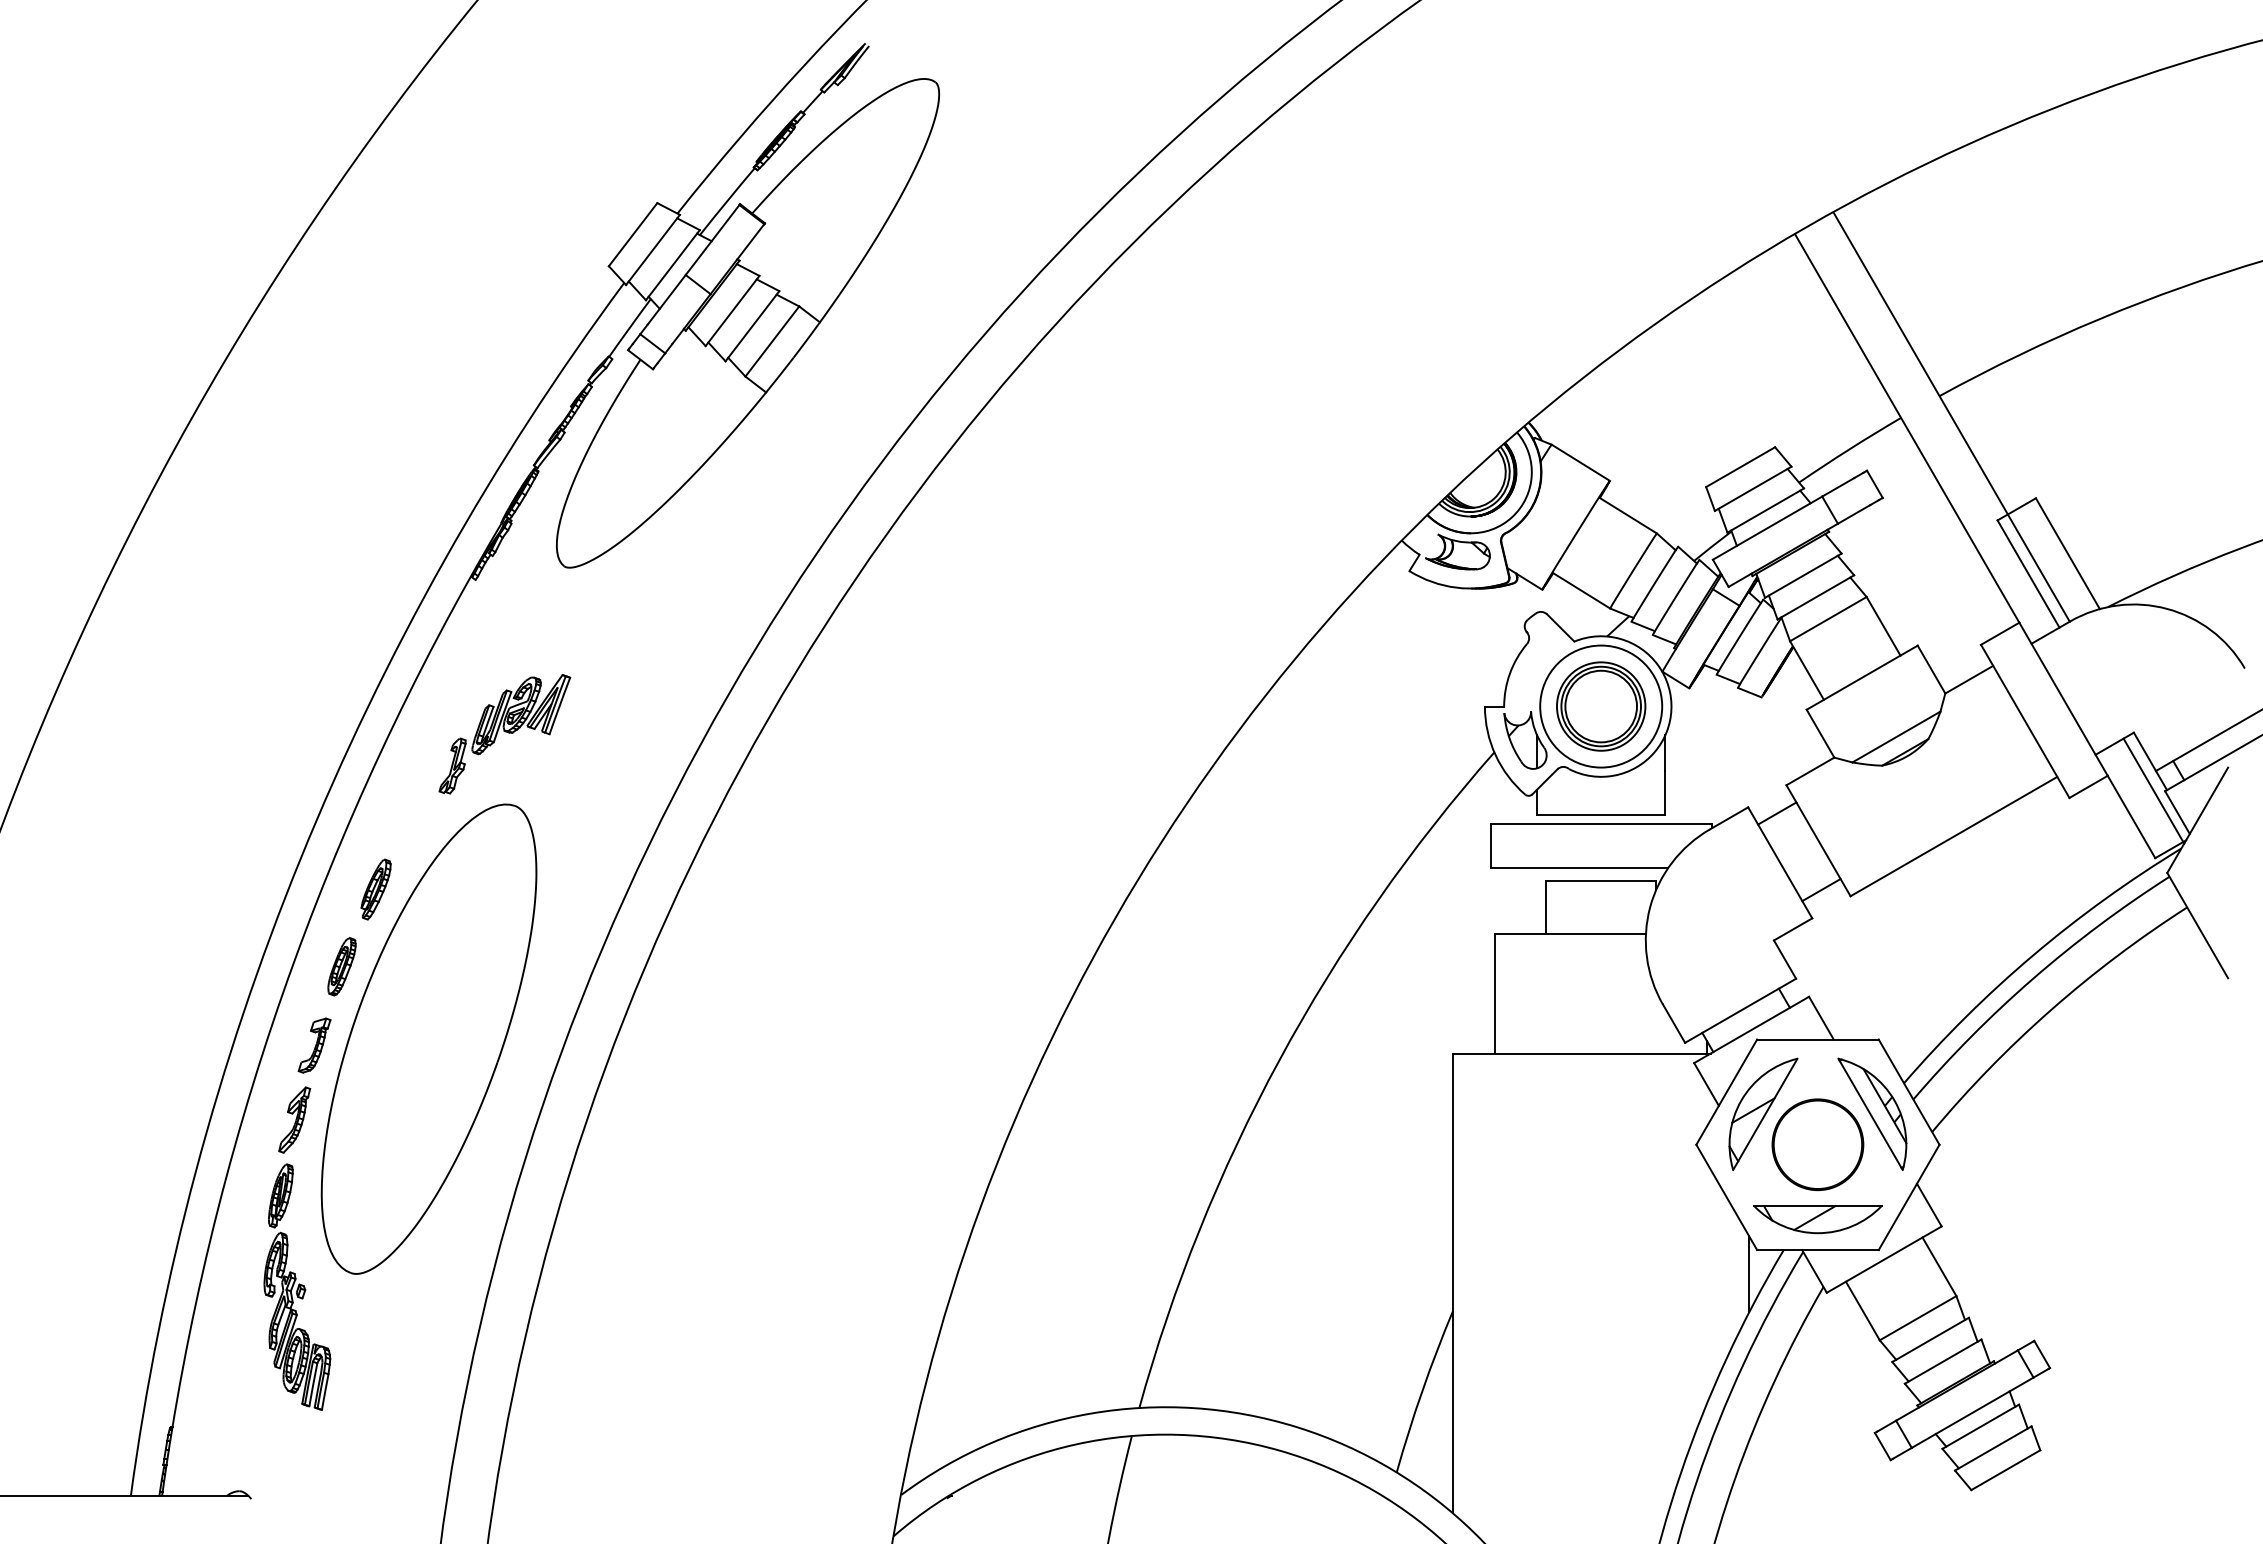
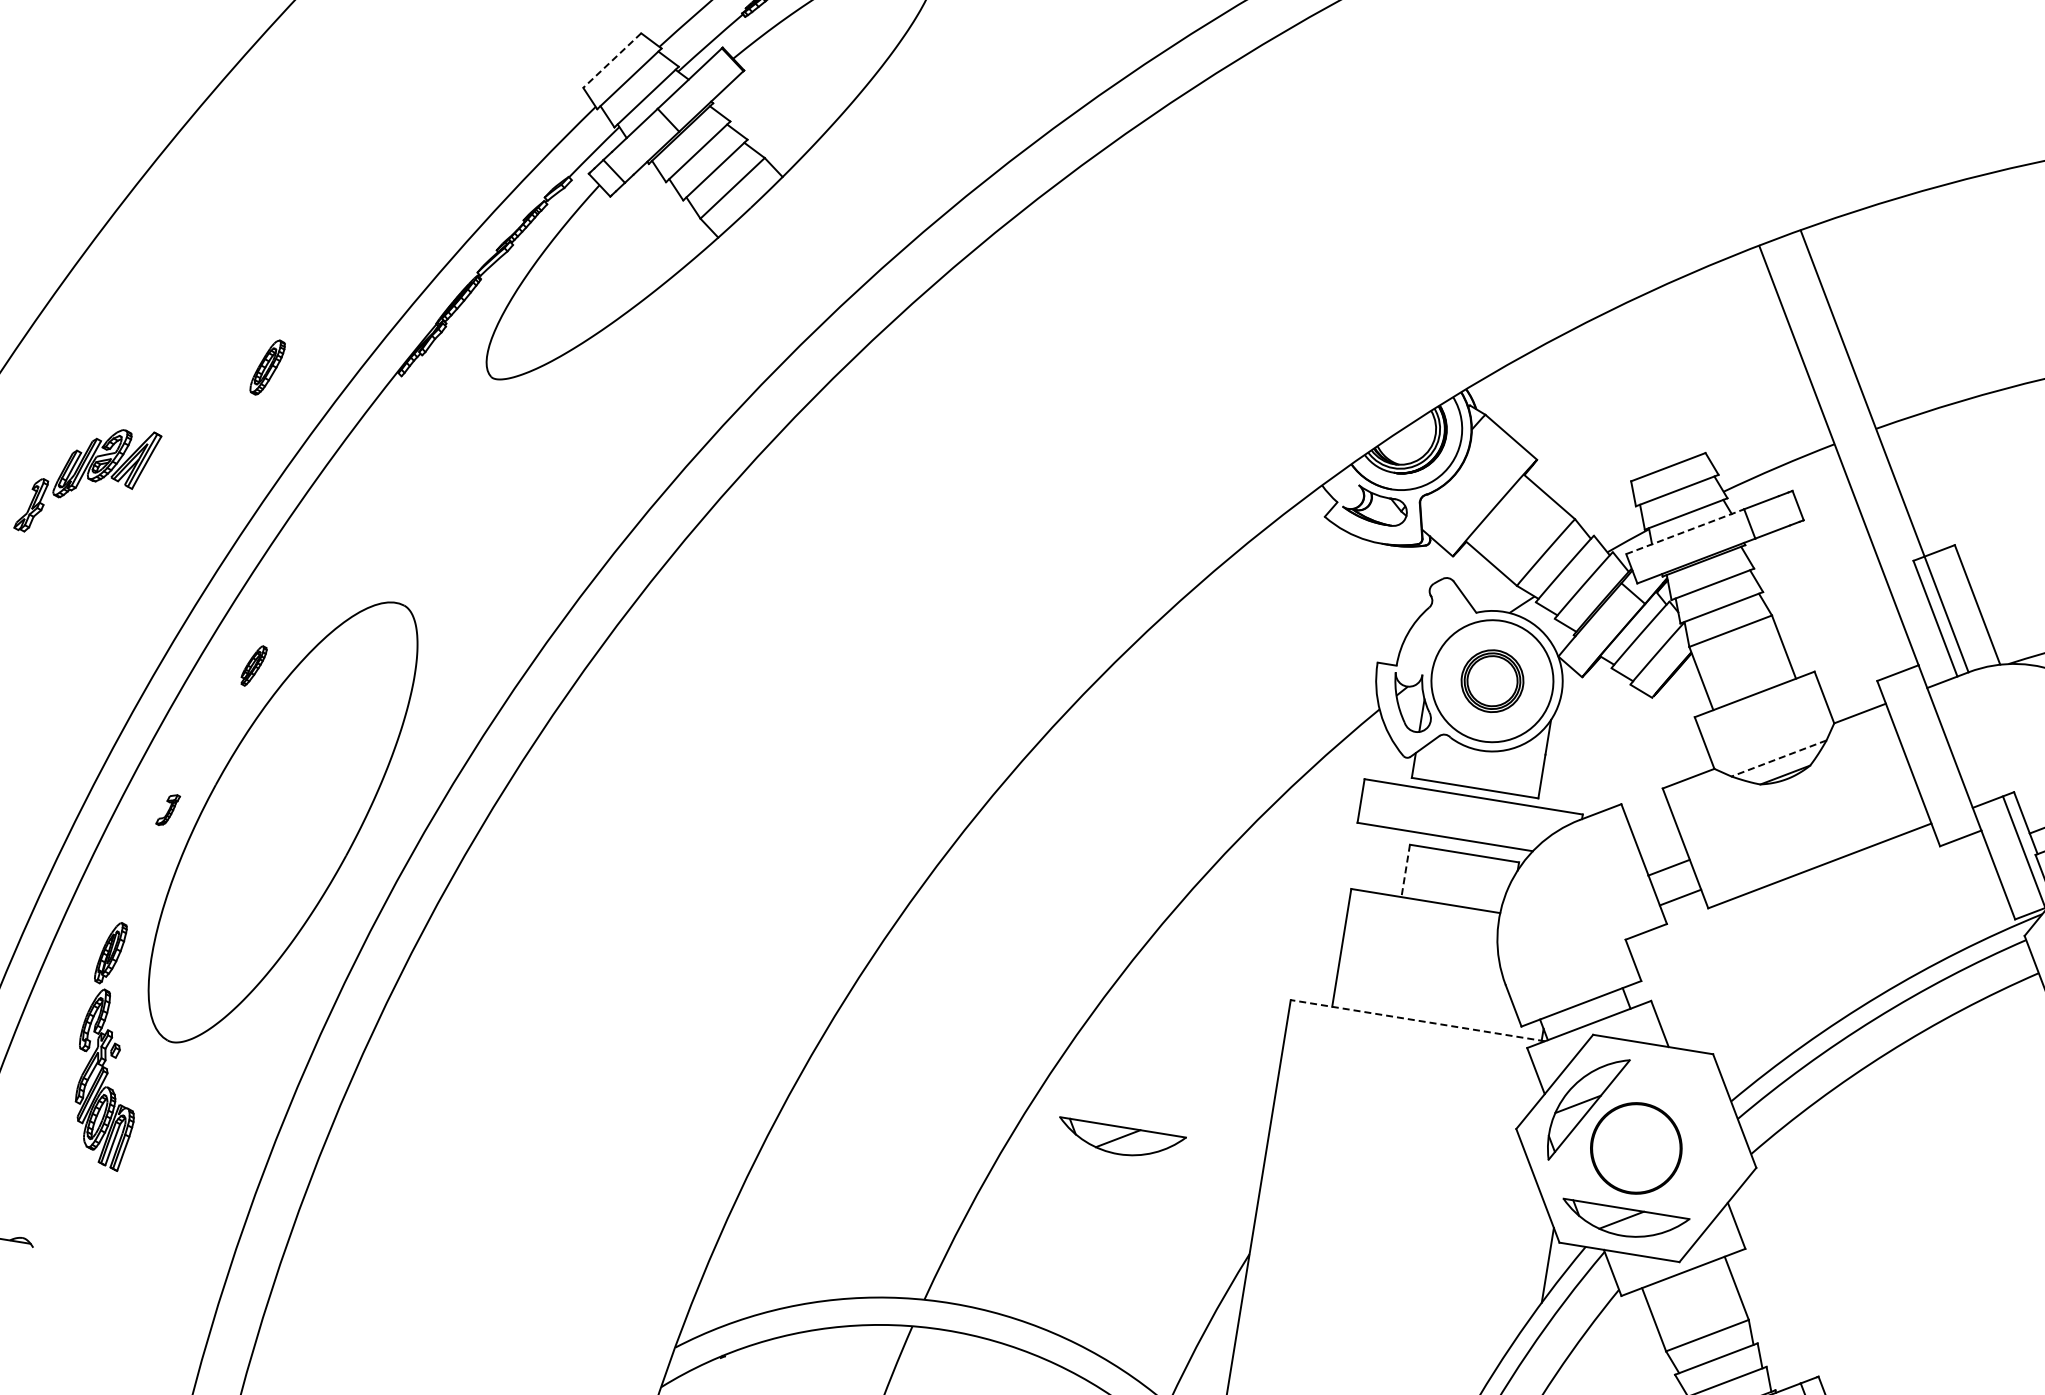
line: (633, 234) -> (612, 60), solid -> dashed
line: (1768, 527) -> (1686, 531), solid -> dashed
part: (1601, 706) -> (1492, 681), size x0.7
part: (504, 734) -> (87, 481), moved
line: (1896, 737) -> (1778, 758), solid -> dashed
line: (1777, 813) -> (1669, 867), moved
part: (375, 889) -> (253, 665), size x0.7
line: (1545, 907) -> (1405, 870), solid -> dashed
part: (341, 966) -> (267, 367), moved
part: (314, 1045) -> (168, 810), size x0.6
line: (1581, 1053) -> (1417, 1020), solid -> dashed
part: (1872, 1113) -> (1695, 1126), removed
part: (294, 1119) -> (136, 879), removed
part: (1307, 1219) -> (1120, 1140), added

